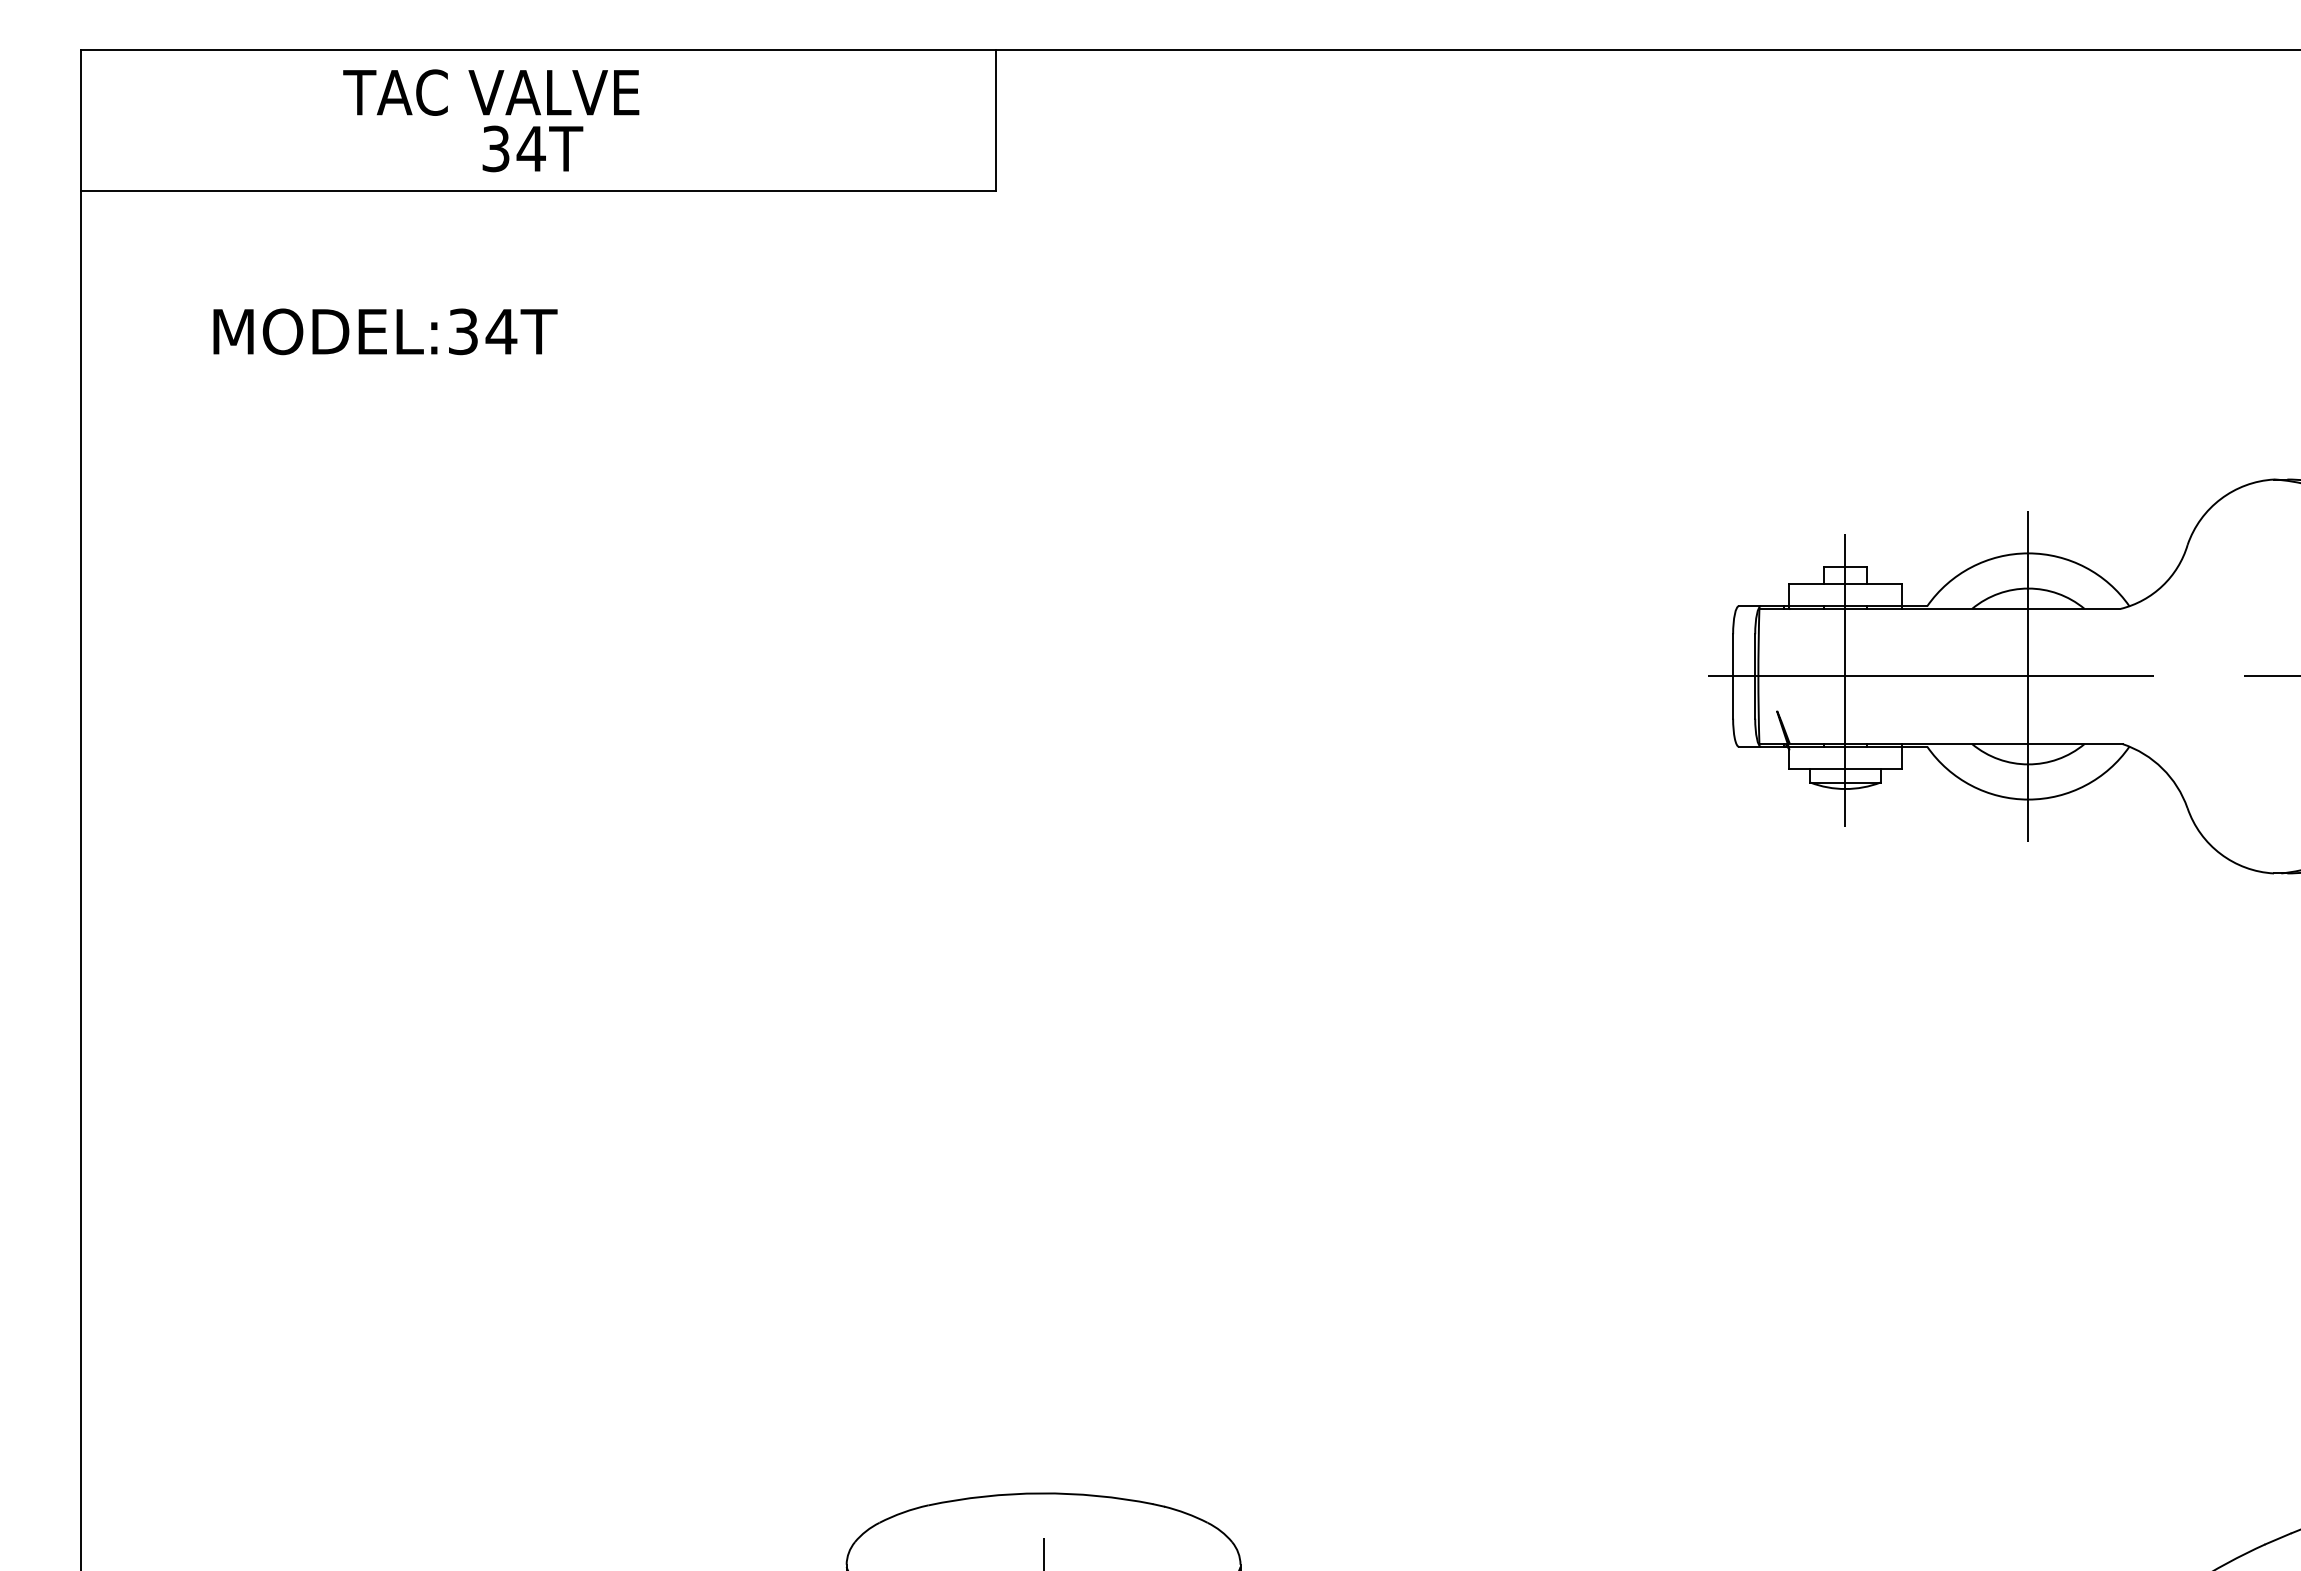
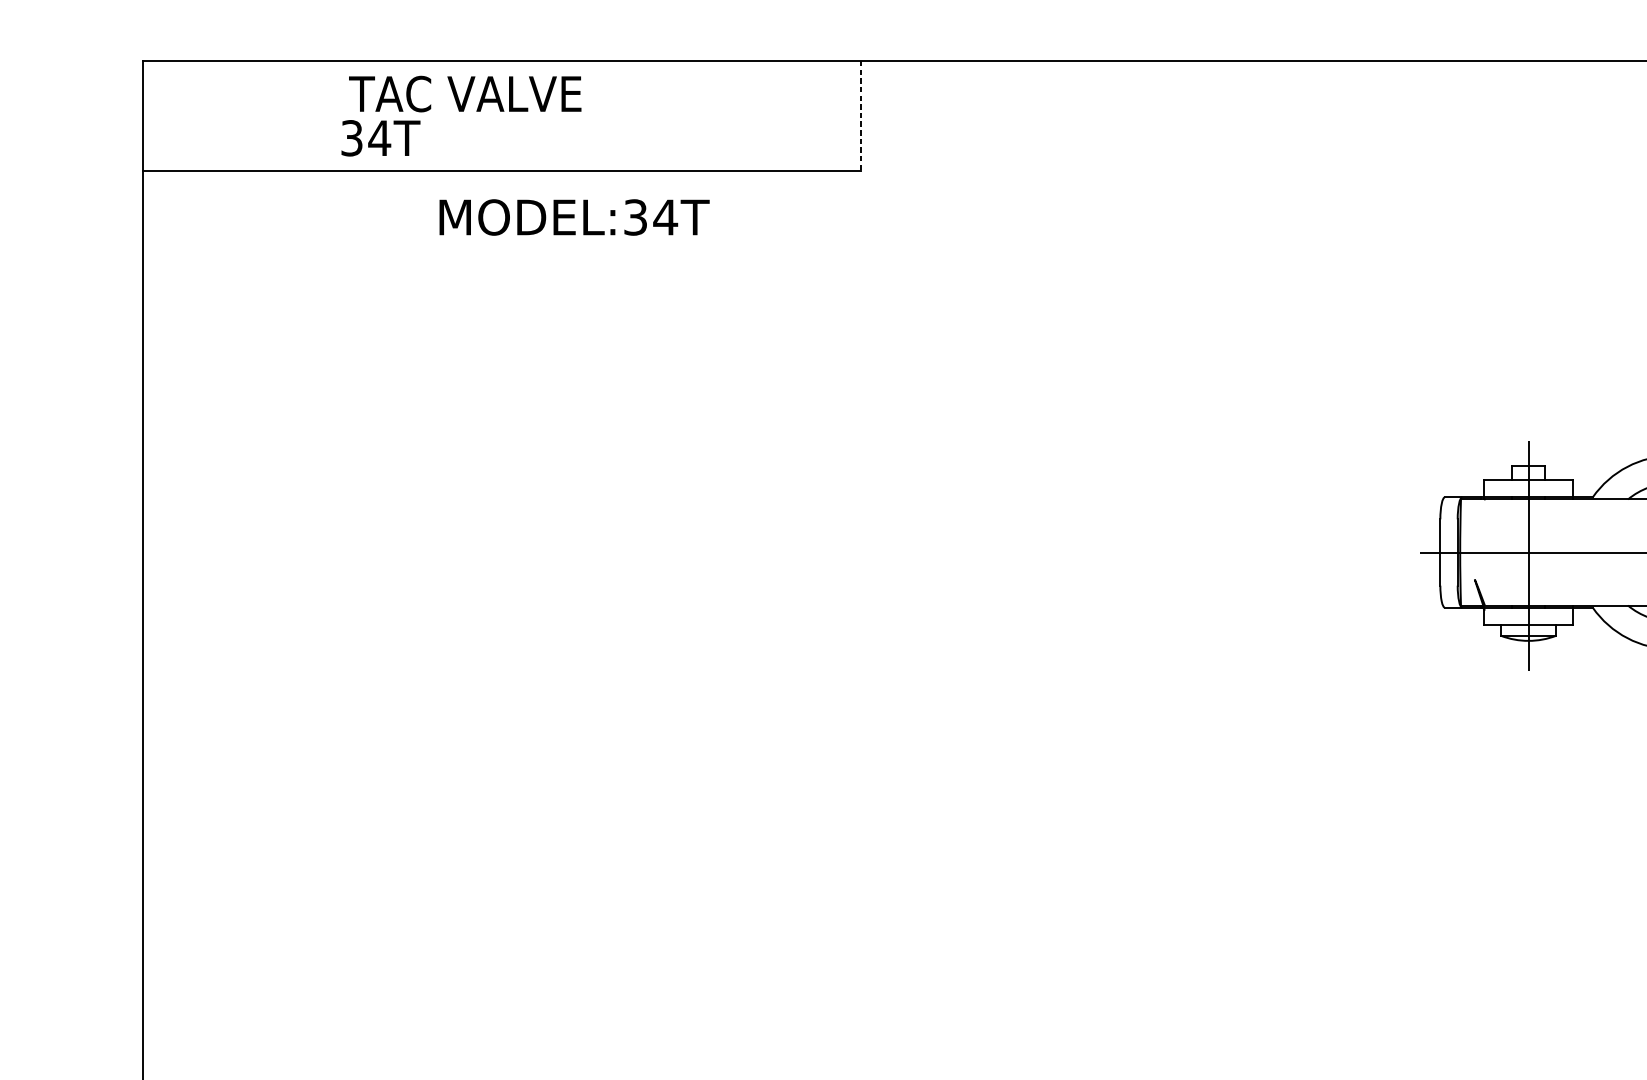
line: (995, 121) -> (861, 116), solid -> dashed
text: (532, 148) -> (380, 137), moved
text: (385, 331) -> (574, 217), moved

